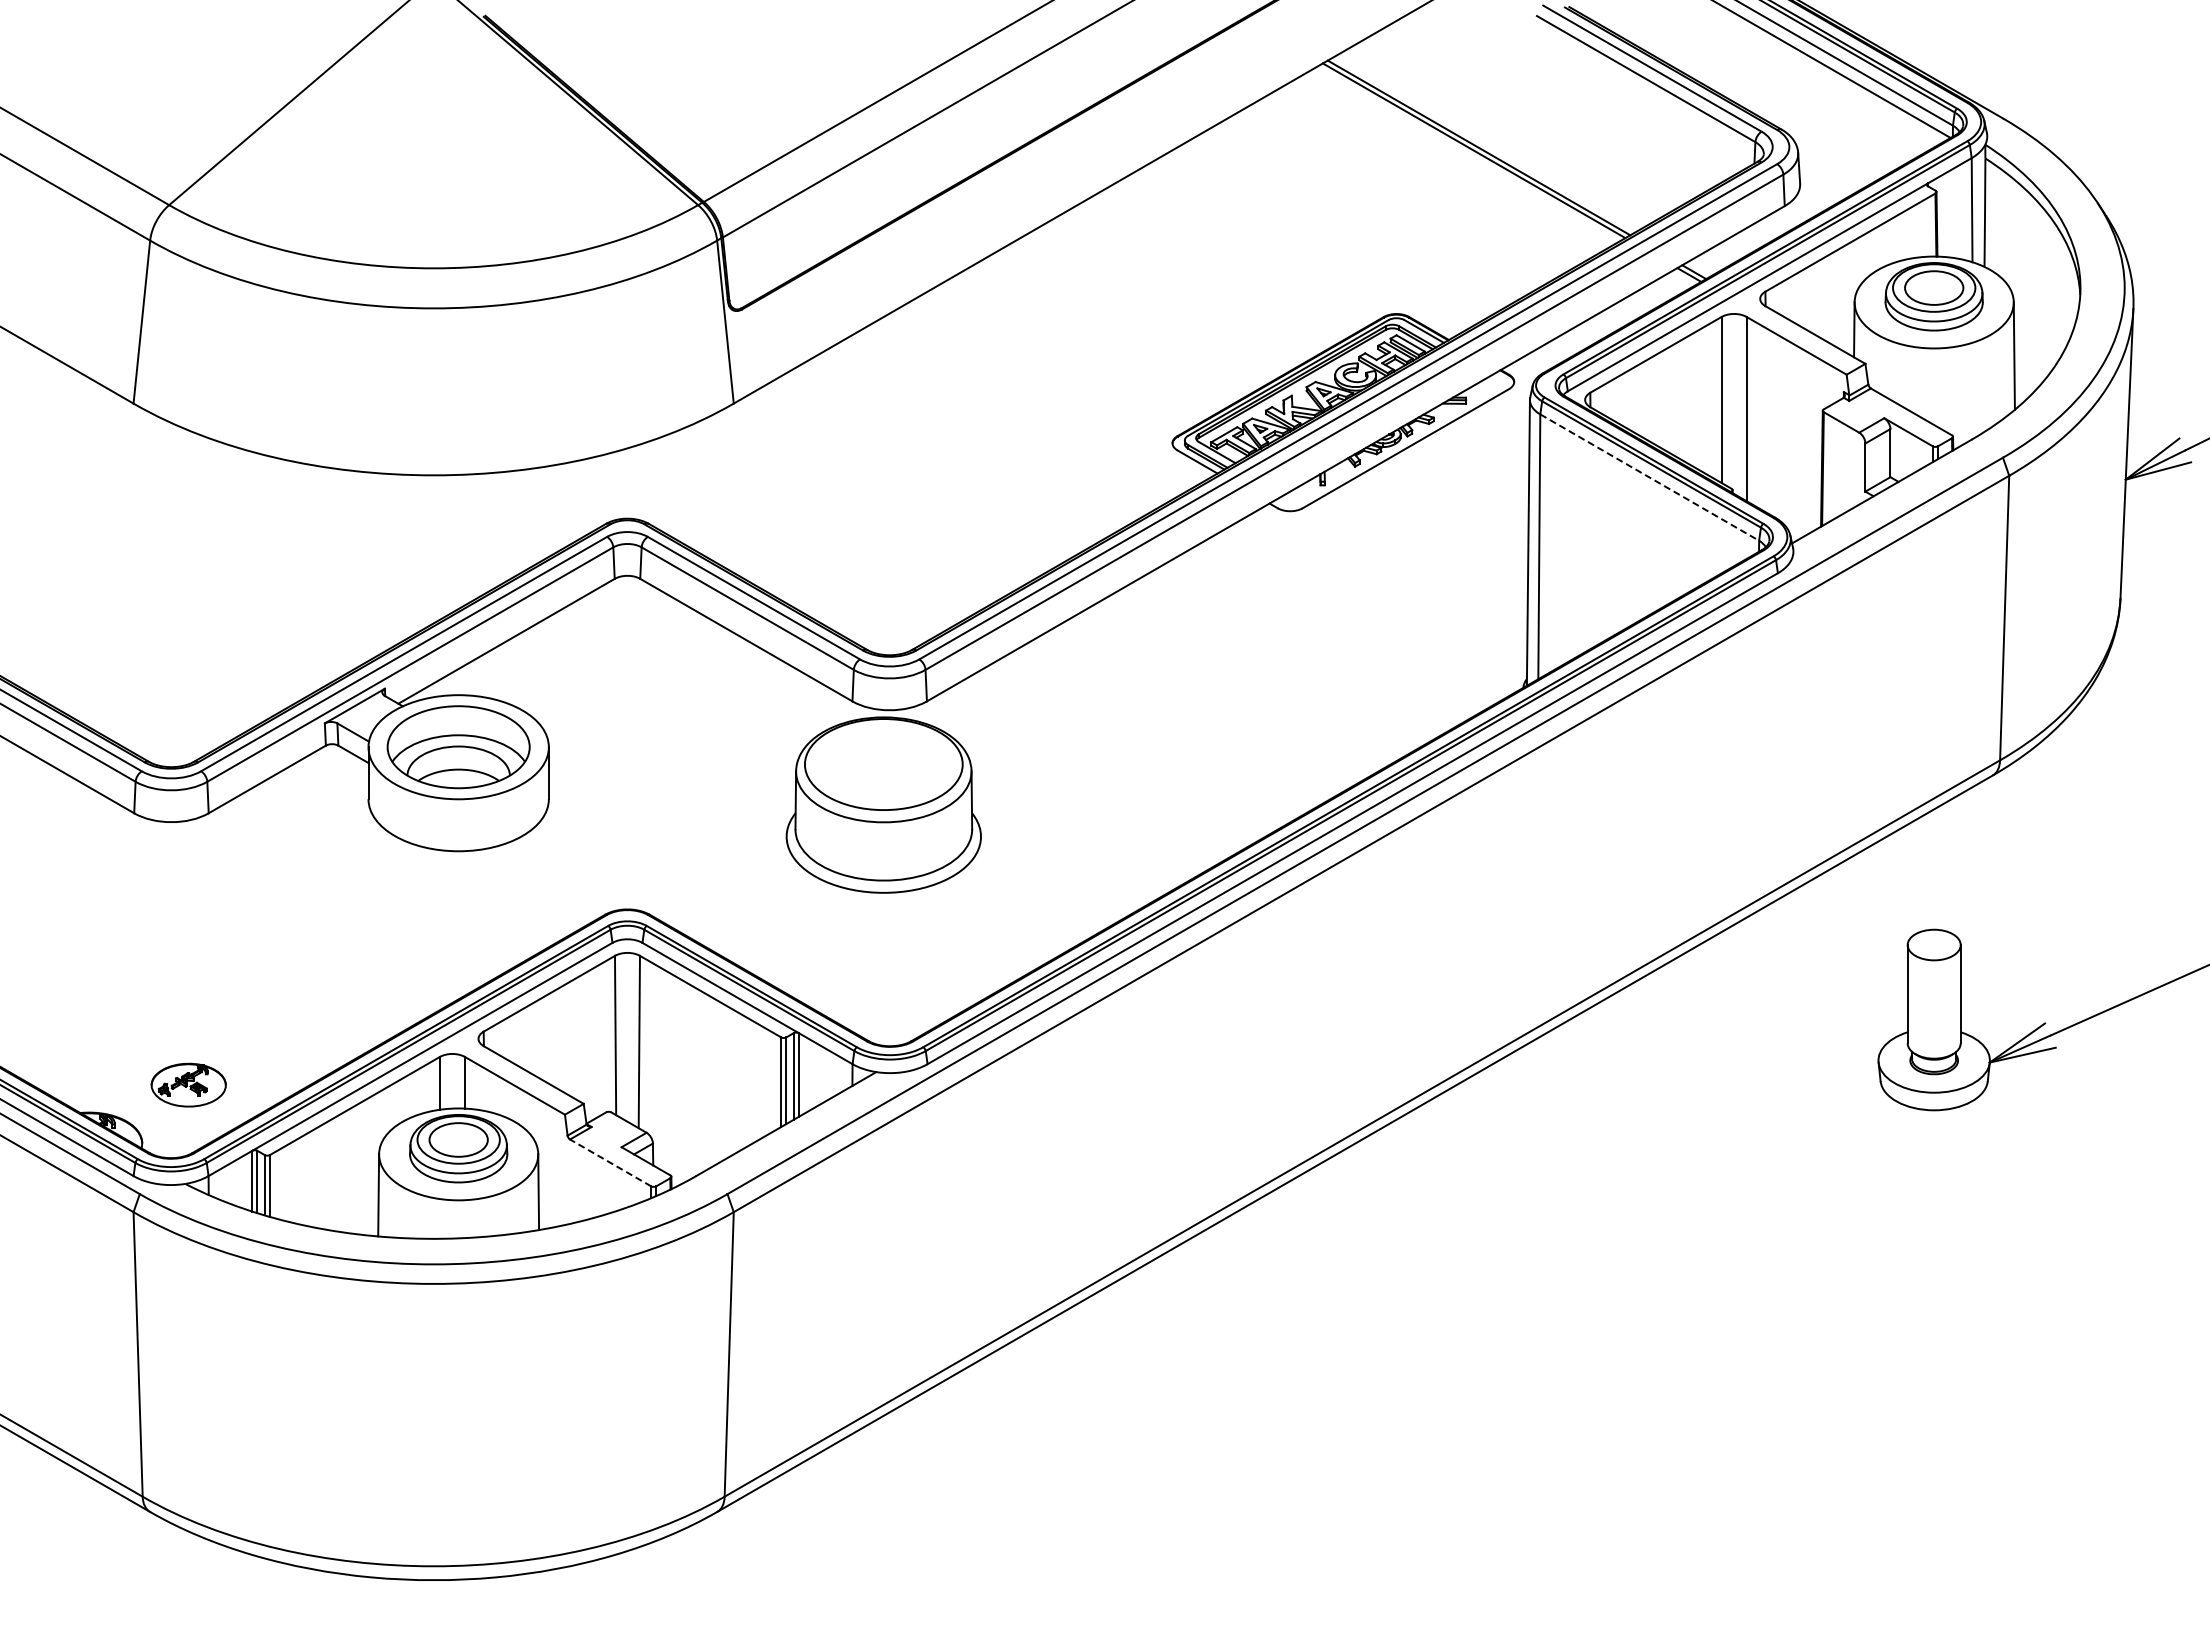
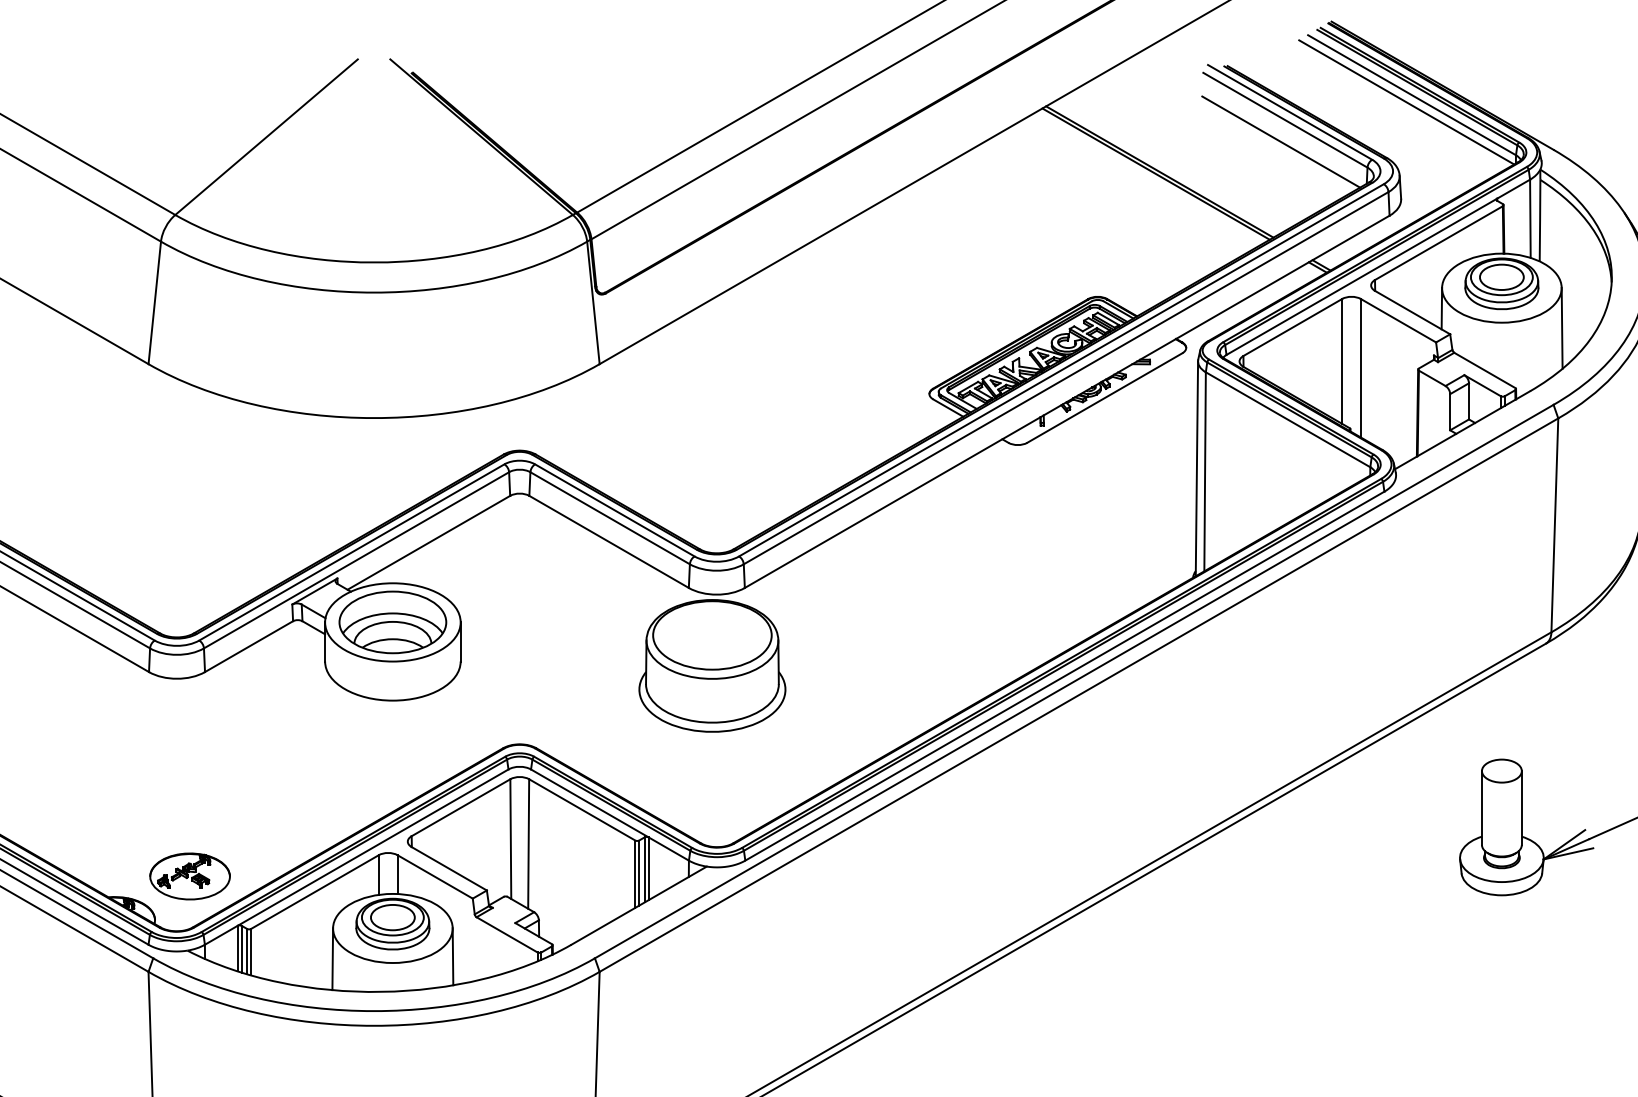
line: (1640, 107) -> (1281, 141), added
line: (1650, 477) -> (1288, 419), dashed -> solid
part: (188, 1084) -> (189, 875), size x1.43
line: (610, 1162) -> (507, 934), dashed -> solid

